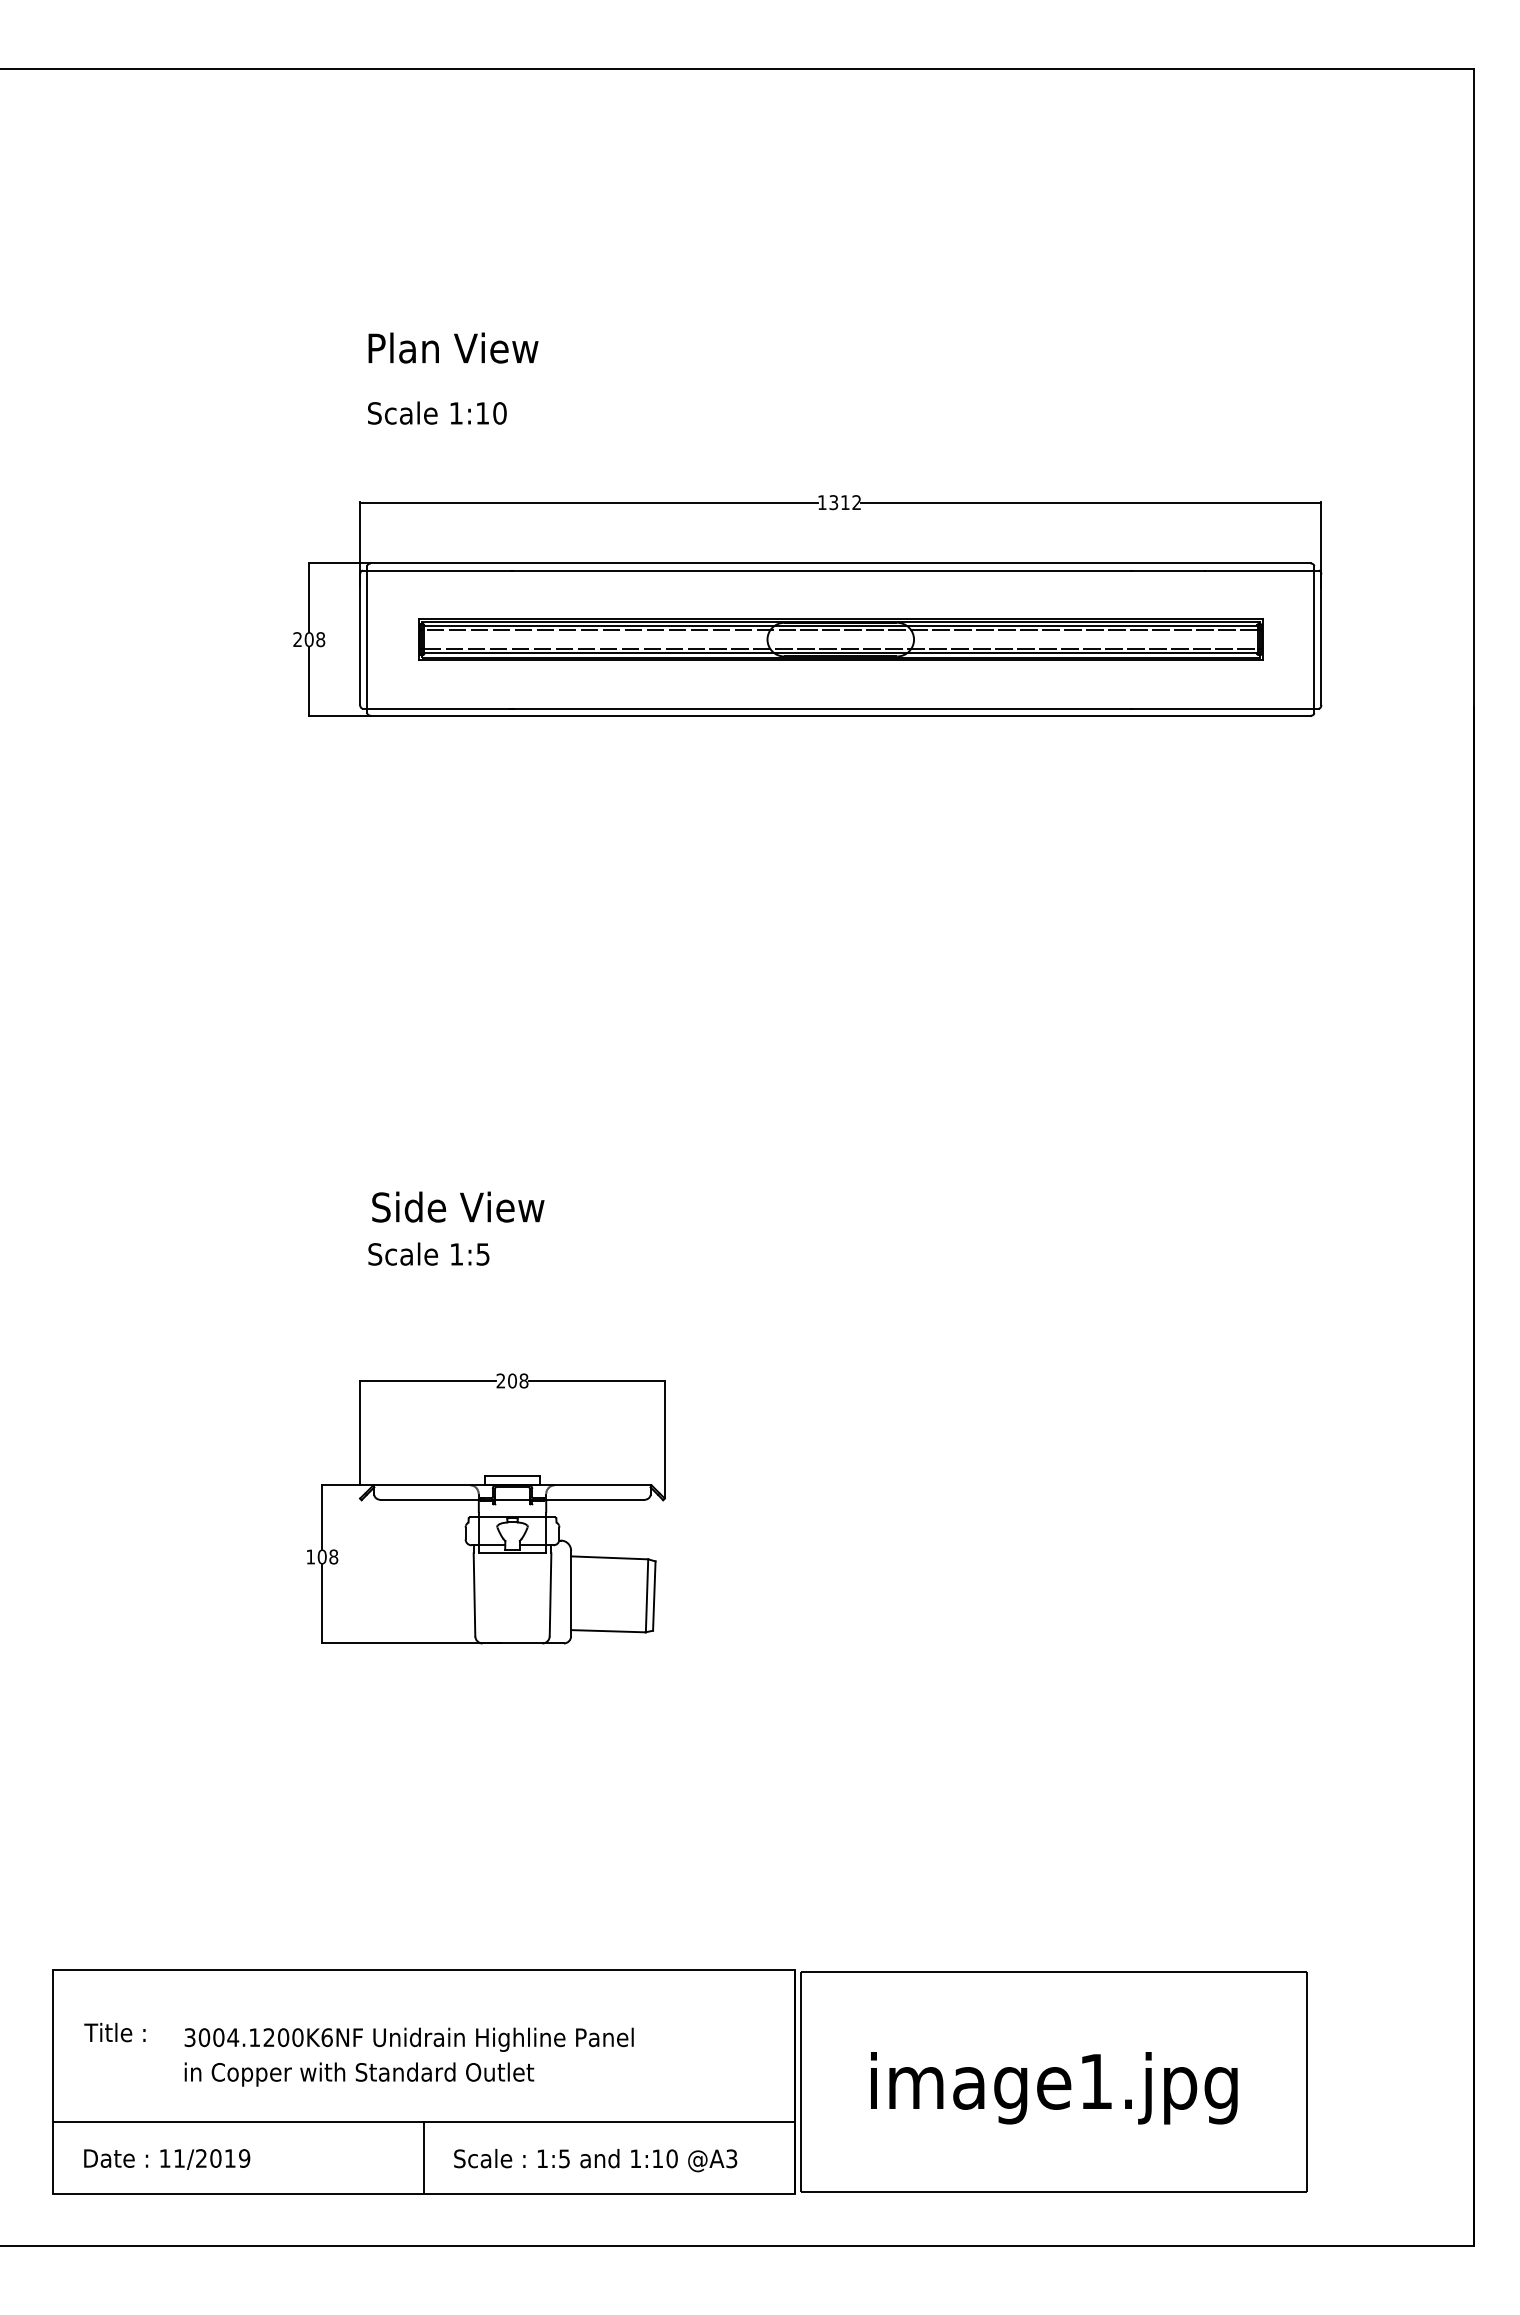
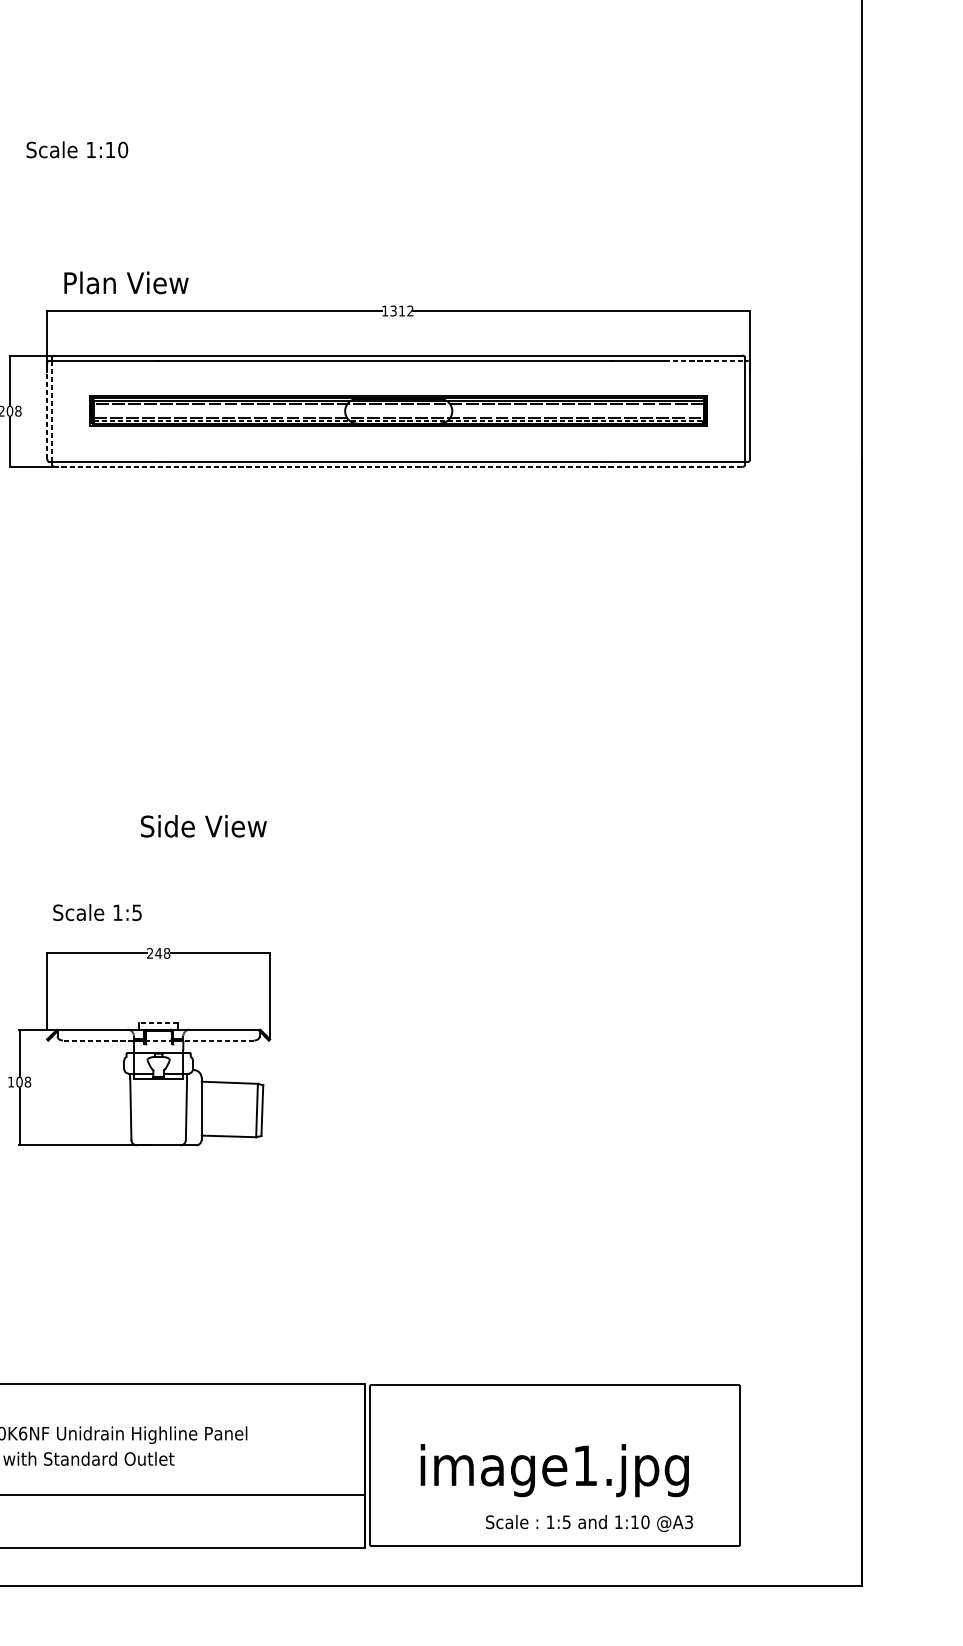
text: (453, 347) -> (126, 282), moved
text: (437, 412) -> (77, 149), moved
line: (1262, 570) -> (707, 360), solid -> dashed
line: (360, 639) -> (47, 411), solid -> dashed
line: (367, 640) -> (52, 411), solid -> dashed
line: (840, 653) -> (398, 421), solid -> dashed
line: (840, 715) -> (398, 466), solid -> dashed
text: (458, 1206) -> (203, 825), moved
text: (428, 1253) -> (97, 912), moved
text: (512, 1380) -> (158, 953), 208 -> 248
line: (512, 1476) -> (158, 1023), solid -> dashed
line: (512, 1500) -> (158, 1040), solid -> dashed
line: (423, 2158) -> (93, 1522), removed
text: (595, 2160) -> (589, 1523), moved

